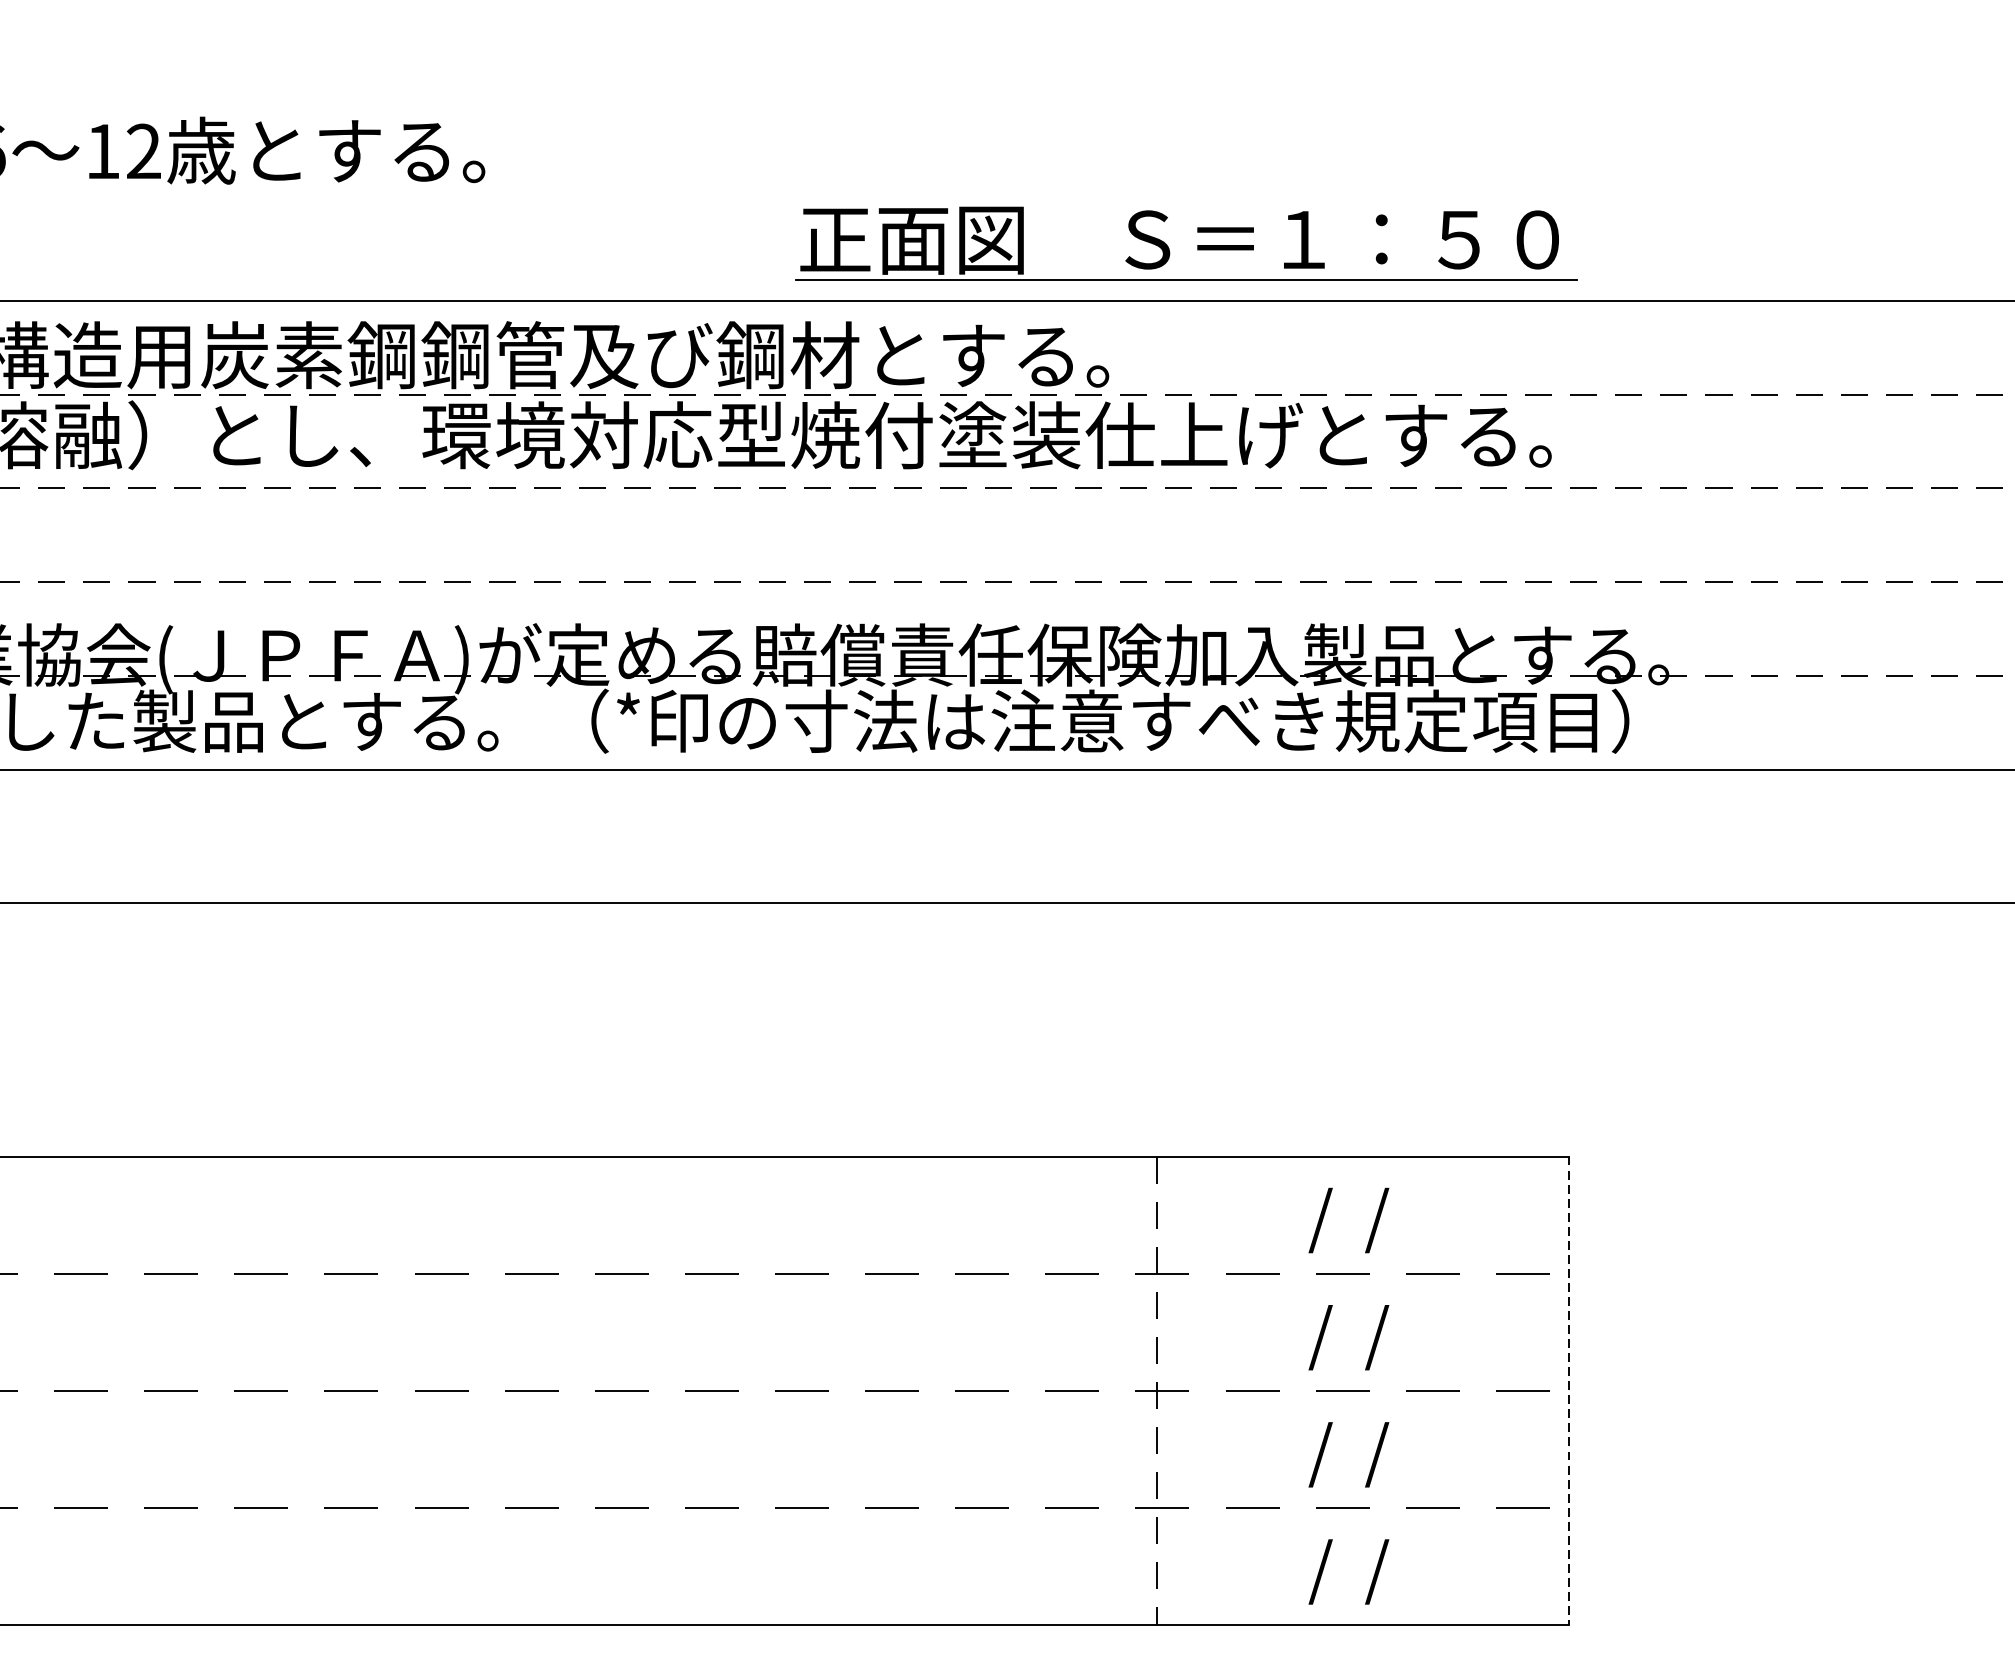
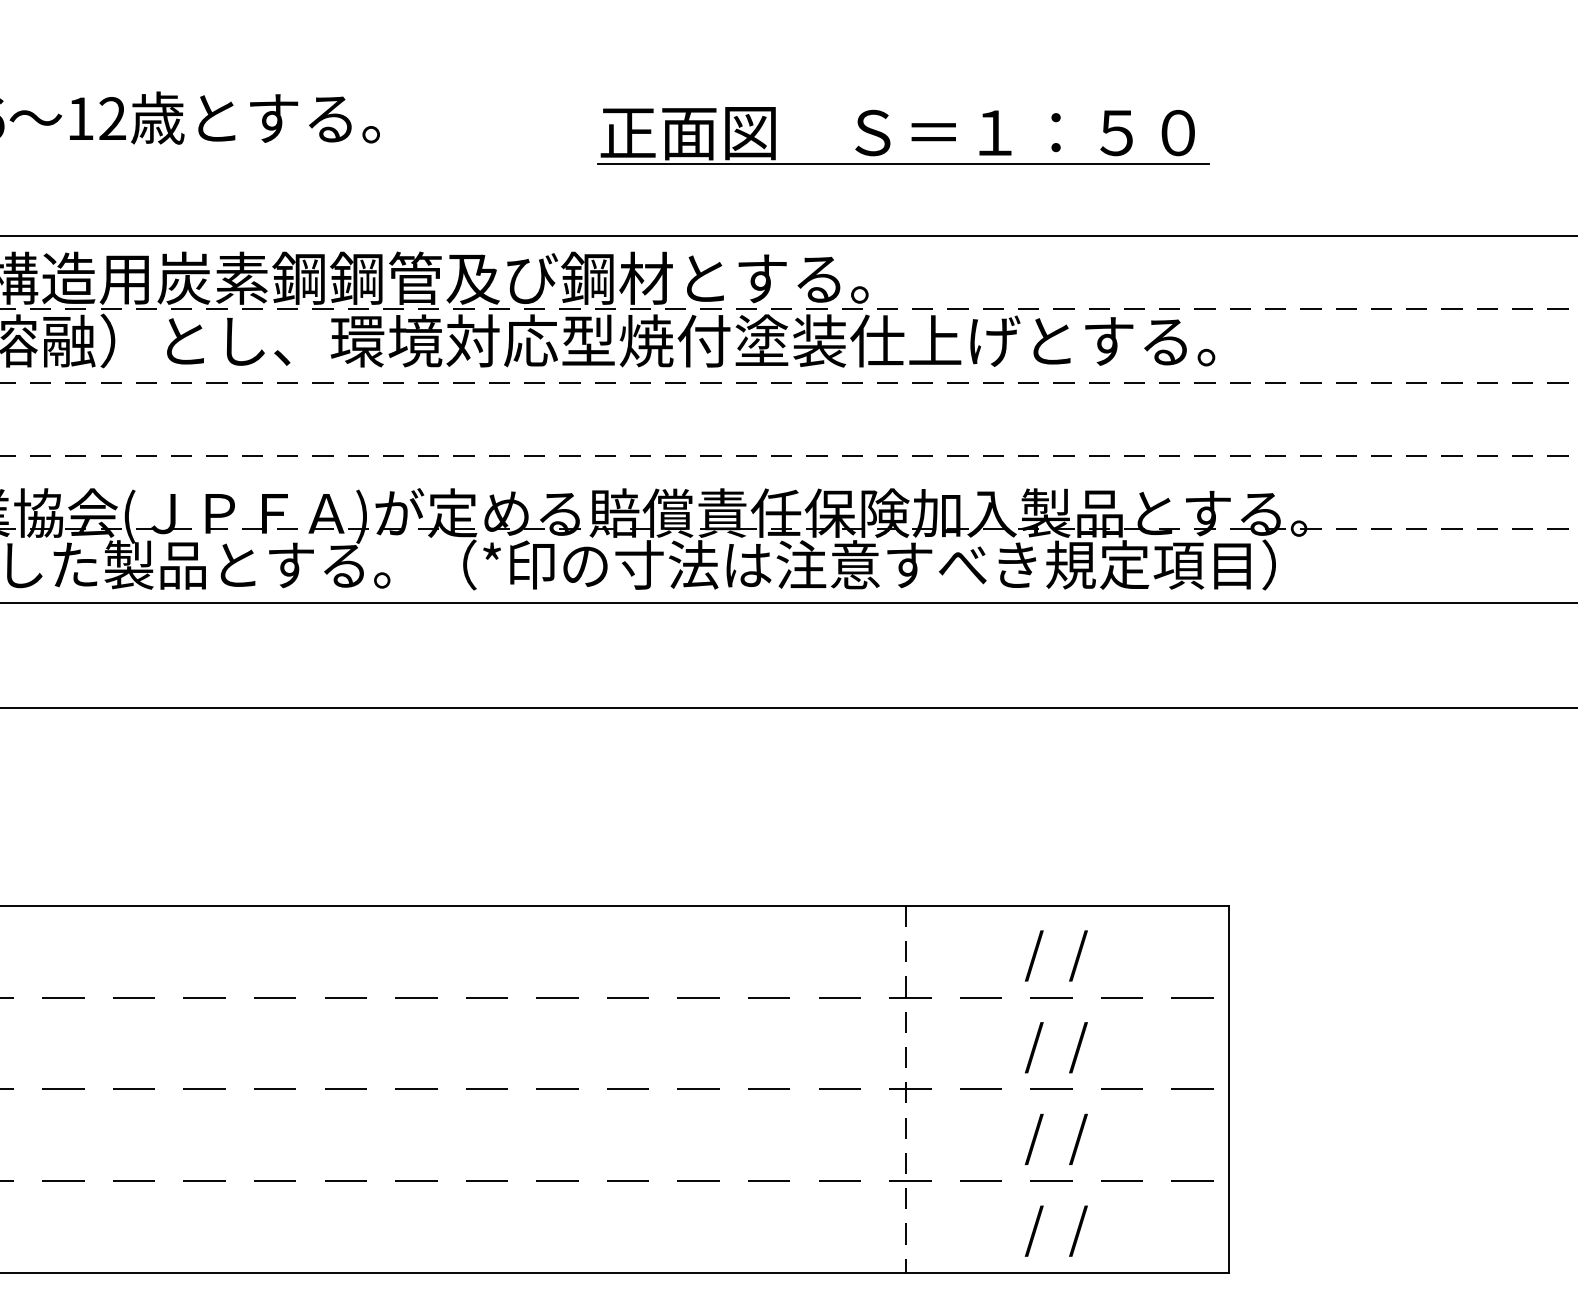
part: (1197, 245) -> (911, 137), moved
line: (1568, 1391) -> (1228, 1089), dashed -> solid

